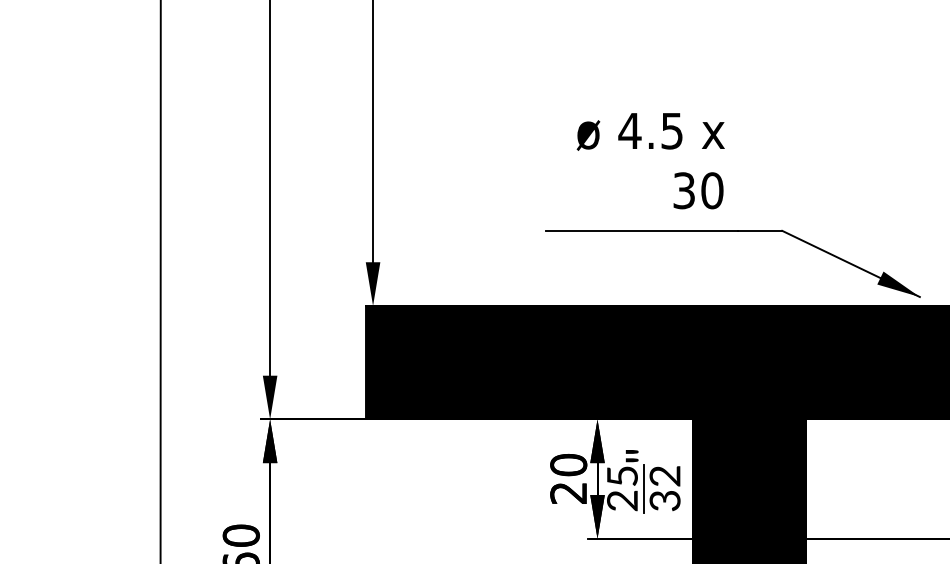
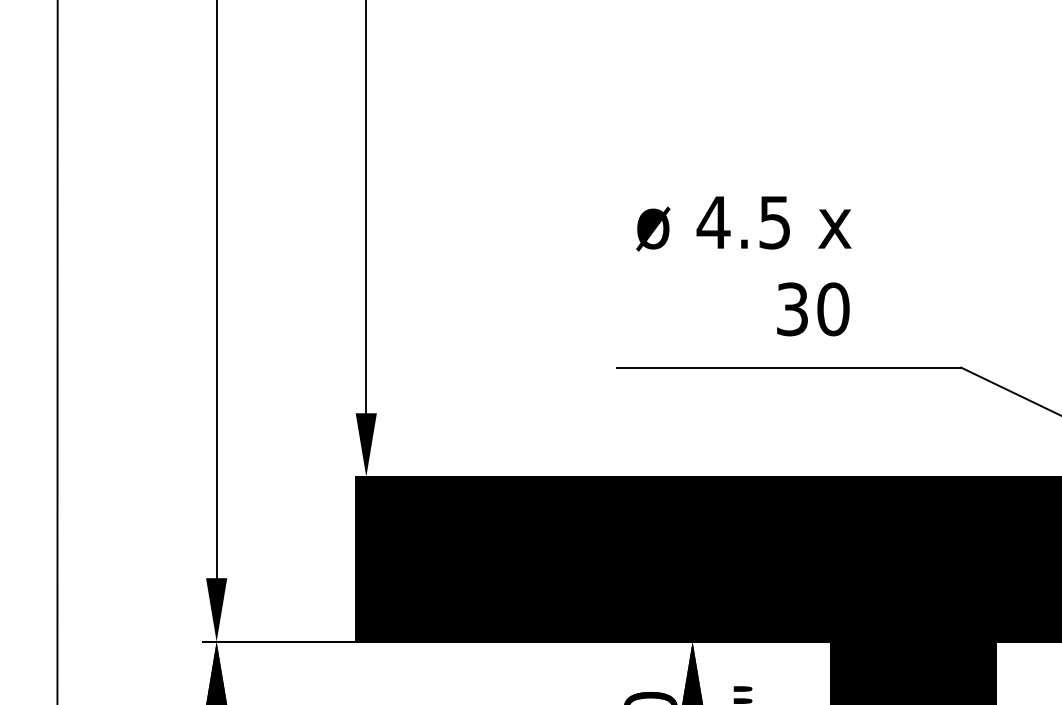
text: (650, 161) -> (743, 266), moved

